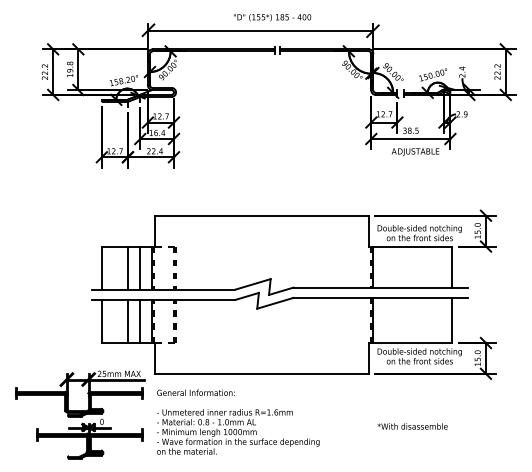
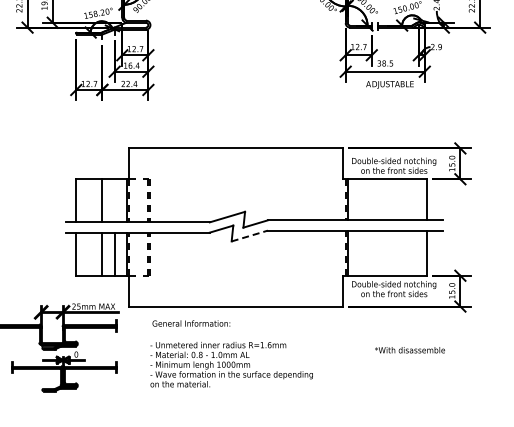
line: (140, 267) -> (114, 200), removed
line: (275, 303) -> (249, 236), solid -> dashed
text: (195, 392) -> (190, 323), moved
text: (412, 426) -> (409, 350), moved
text: (238, 431) -> (231, 364), moved

